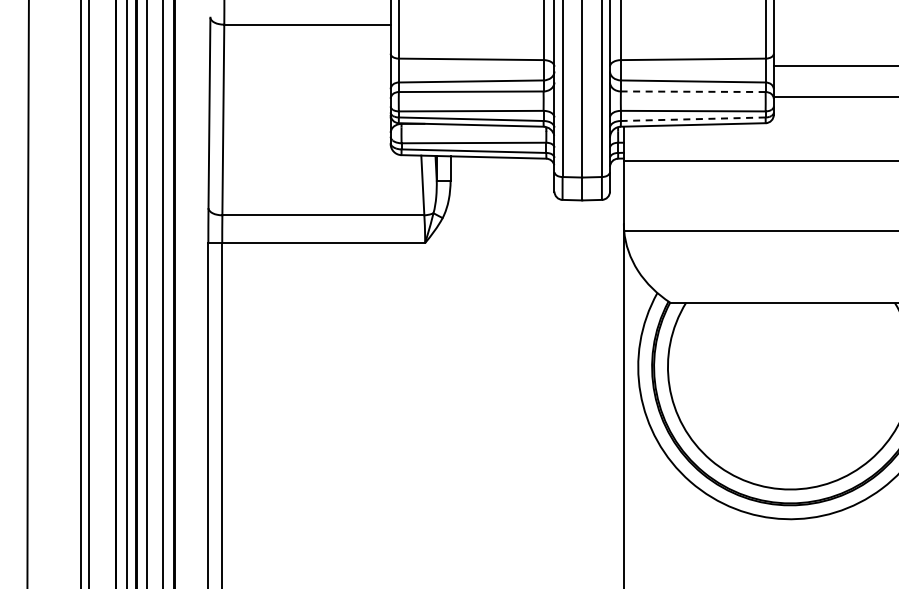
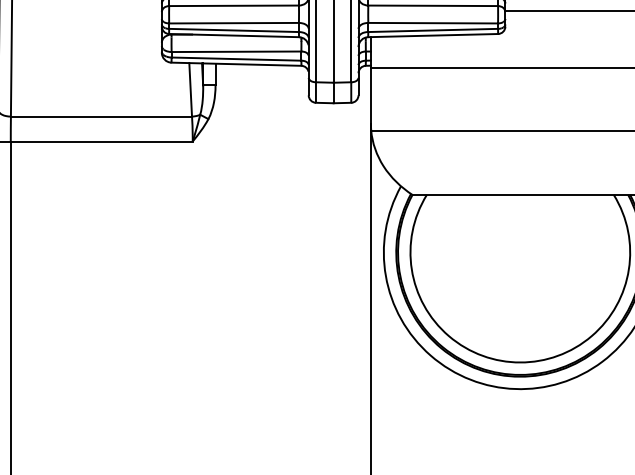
line: (692, 91) -> (432, 5), dashed -> solid
line: (692, 119) -> (432, 30), dashed -> solid

